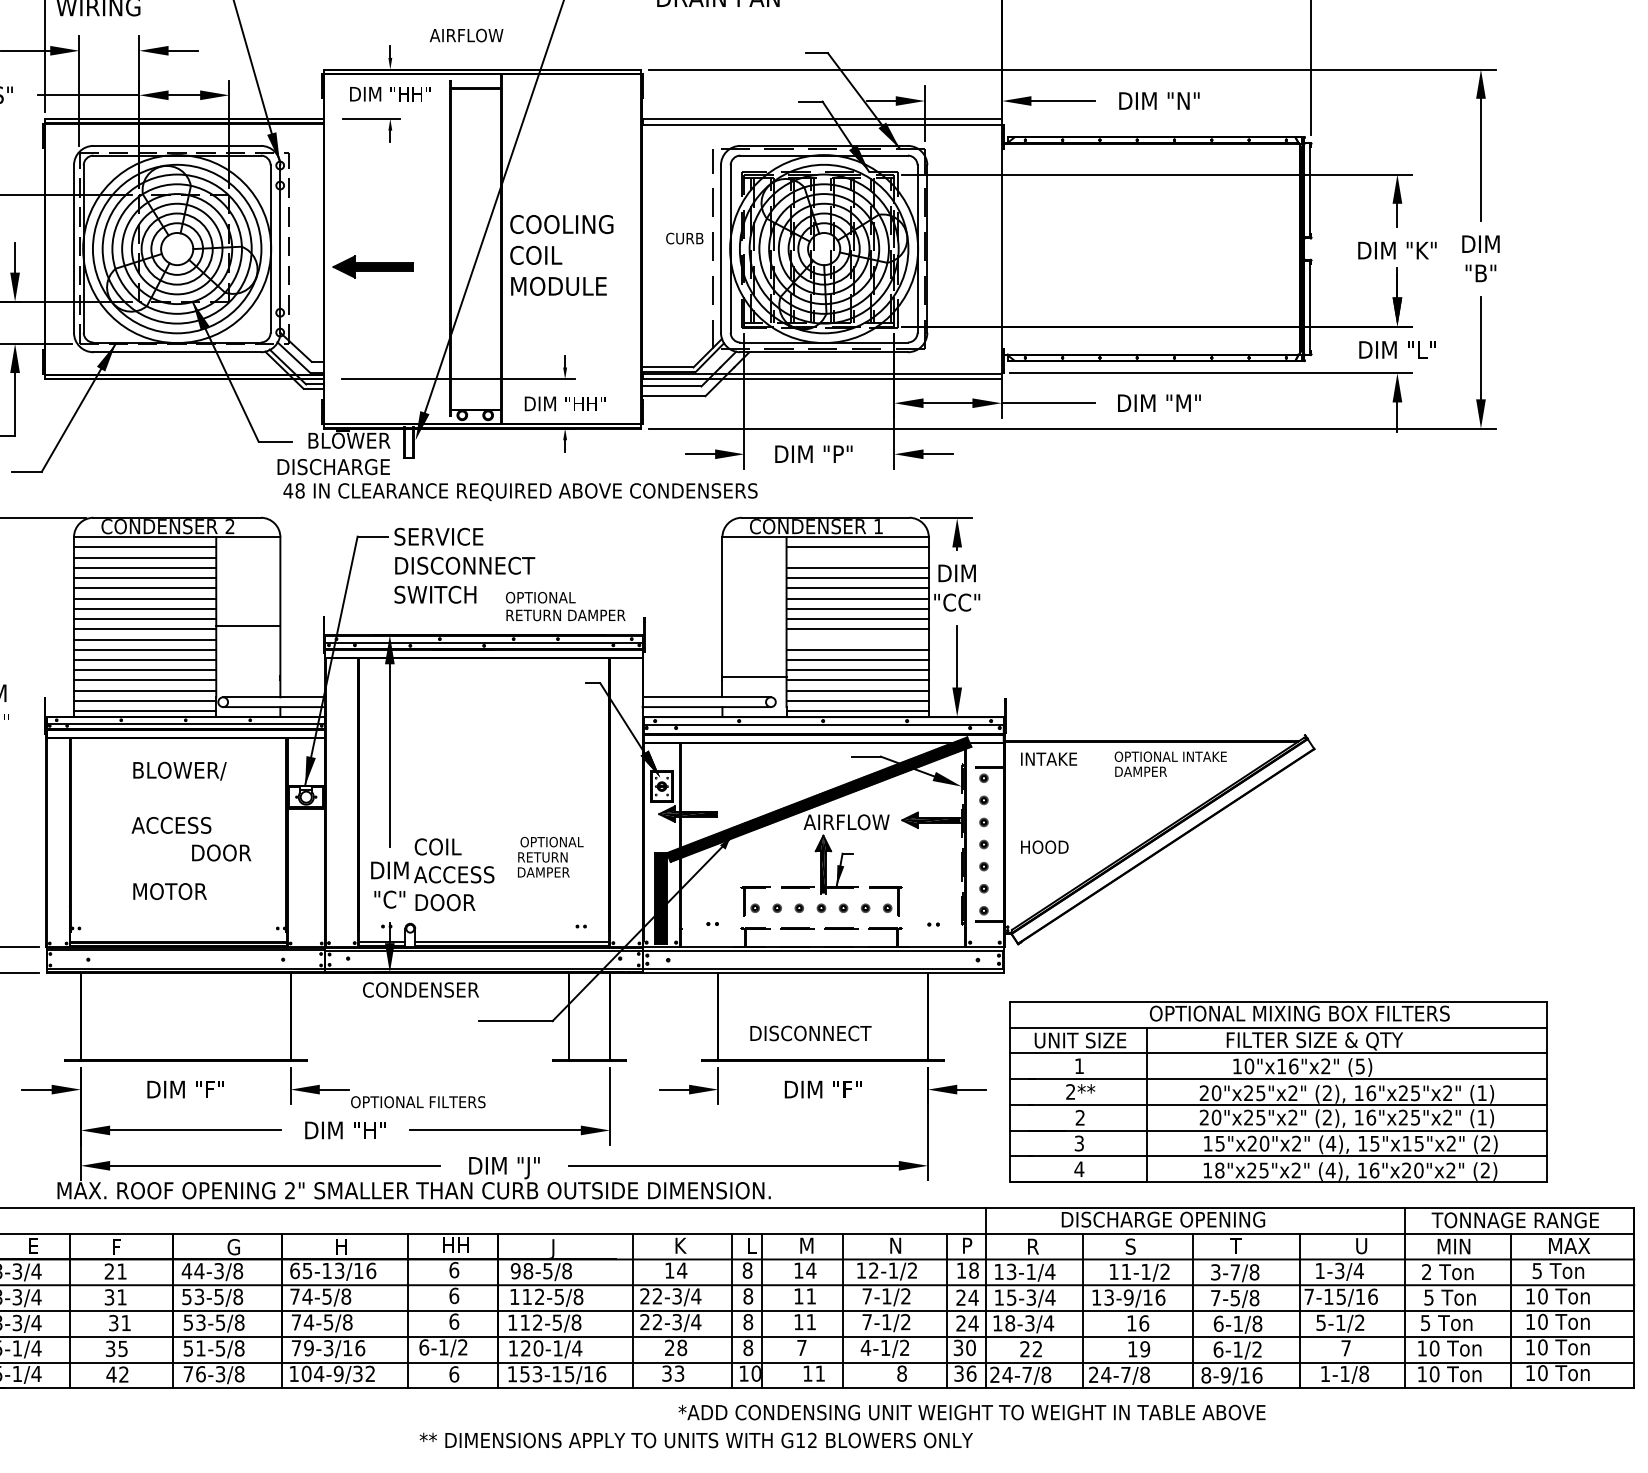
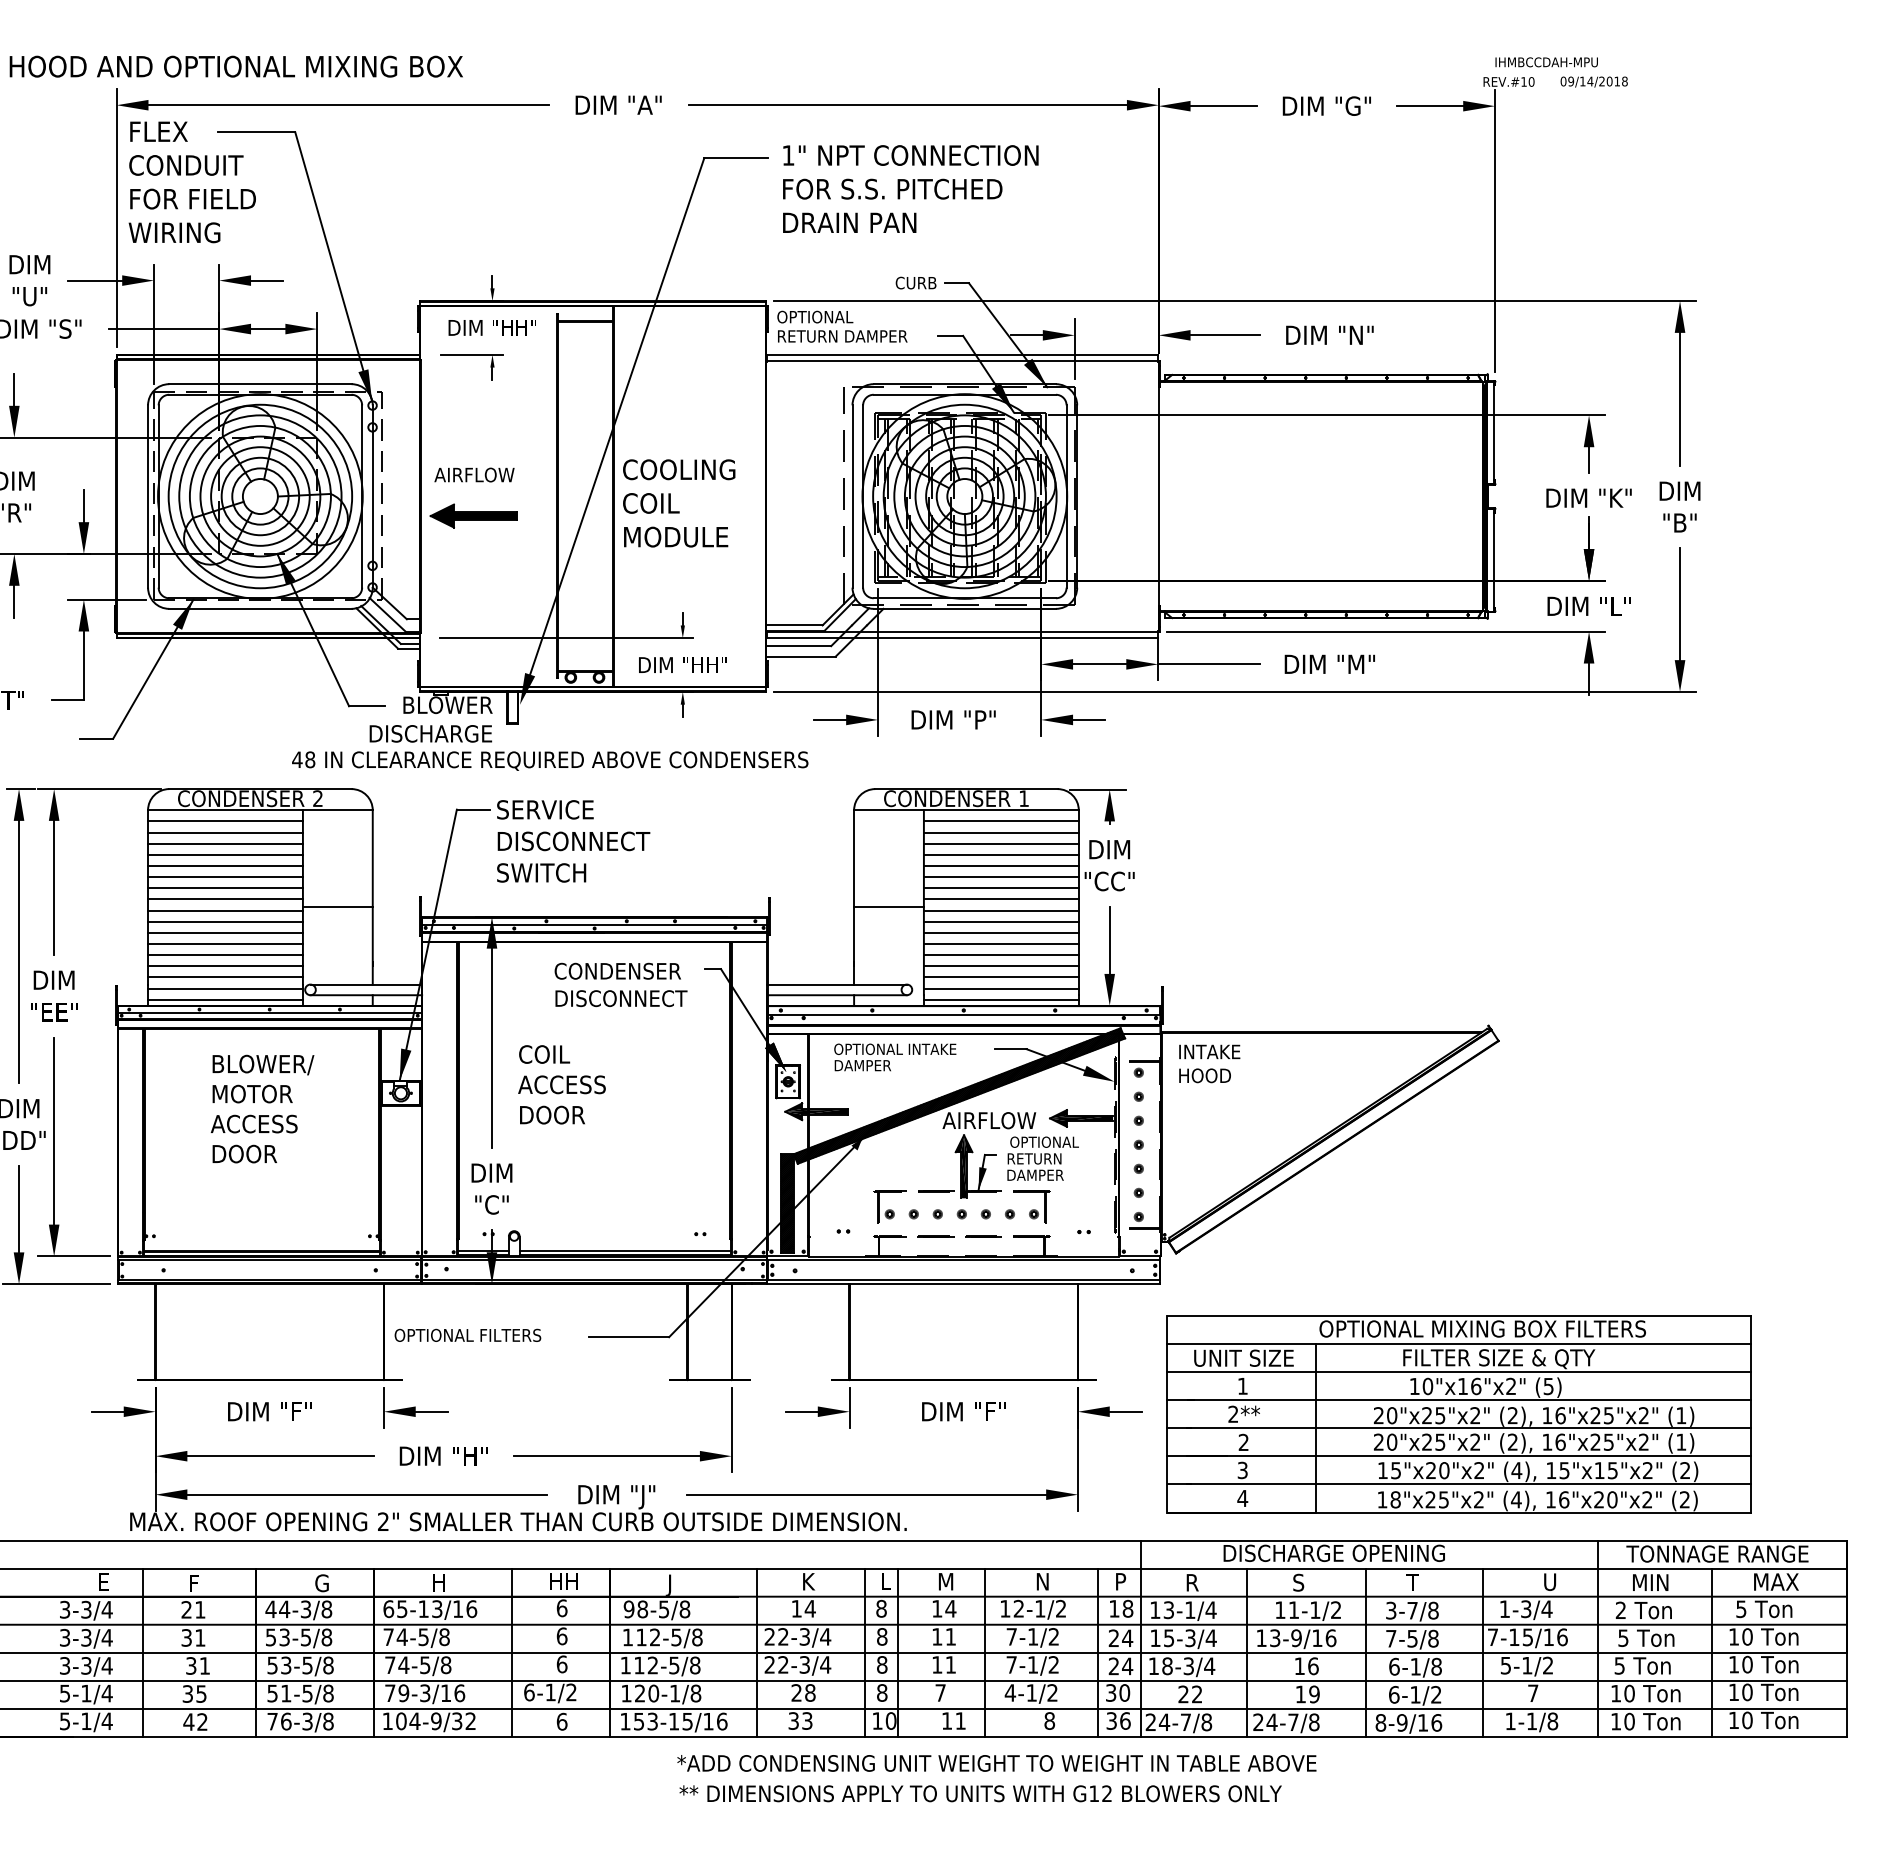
text: (466, 35) -> (474, 474), moved
text: (684, 238) -> (915, 282), moved
text: (520, 491) -> (550, 760), moved
line: (856, 557) -> (1000, 832), added
text: (565, 606) -> (842, 326), moved
line: (856, 639) -> (1000, 921), added
line: (754, 677) -> (888, 906), moved
text: (1170, 764) -> (895, 1057), moved
text: (1044, 846) -> (1204, 1075), moved
text: (221, 852) -> (244, 1153), moved
text: (550, 857) -> (1042, 1158), moved
text: (453, 874) -> (561, 1084), moved
text: (169, 891) -> (252, 1093), moved
text: (420, 989) -> (617, 970), moved
text: (810, 1033) -> (621, 998), moved
text: (417, 1101) -> (467, 1334), moved
text: (576, 1348) -> (695, 1693), 120-1/4 -> 120-1/8
text: (971, 1412) -> (996, 1763), moved
text: (696, 1440) -> (980, 1793), moved

